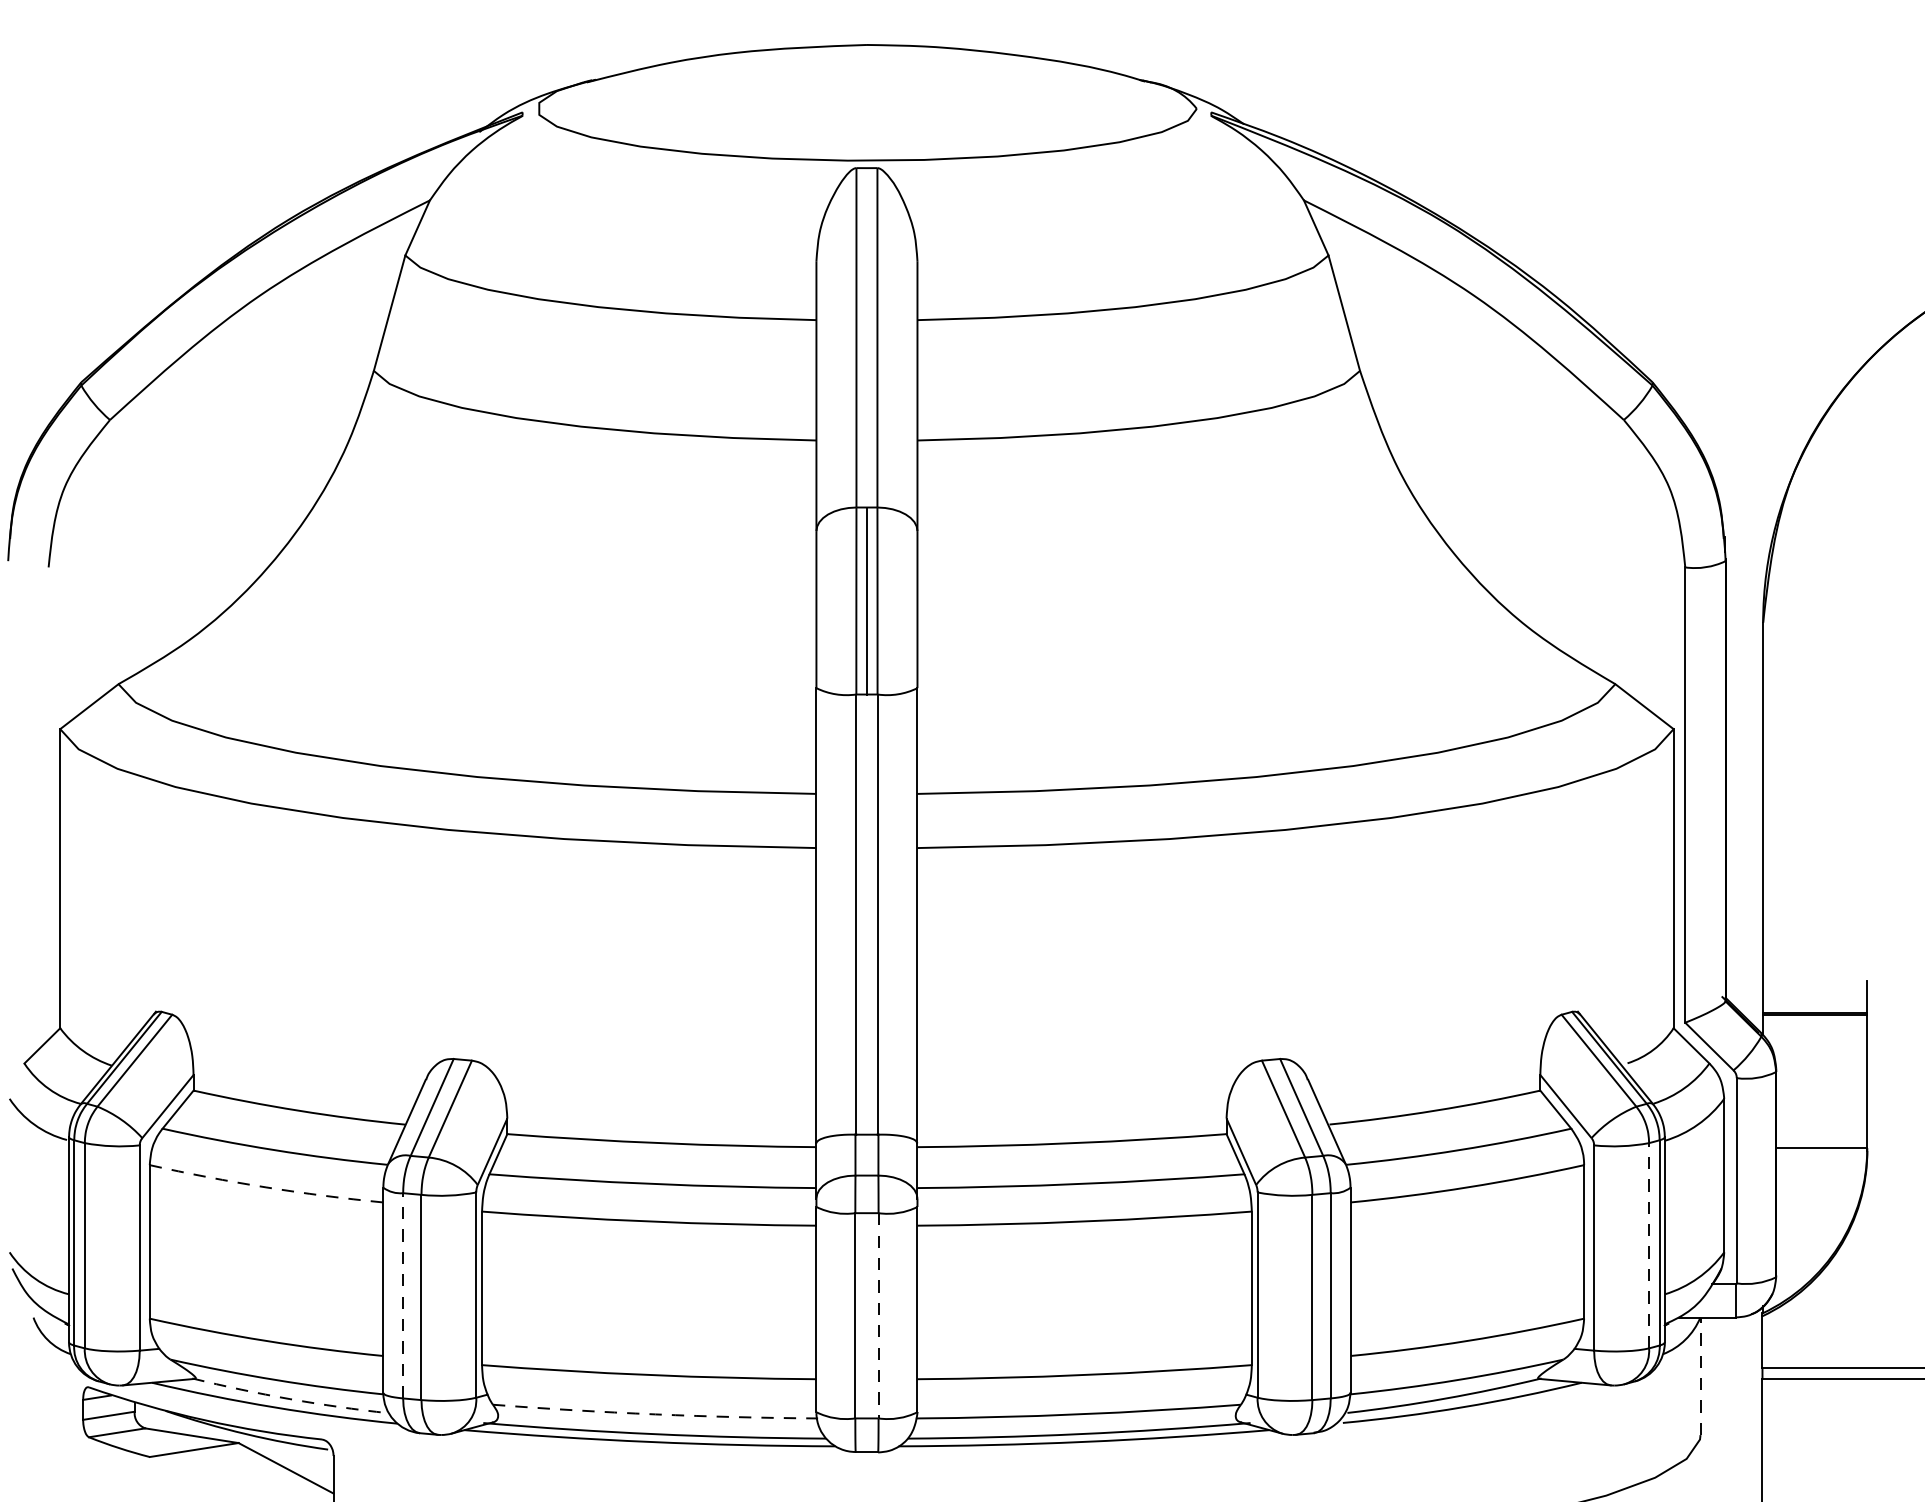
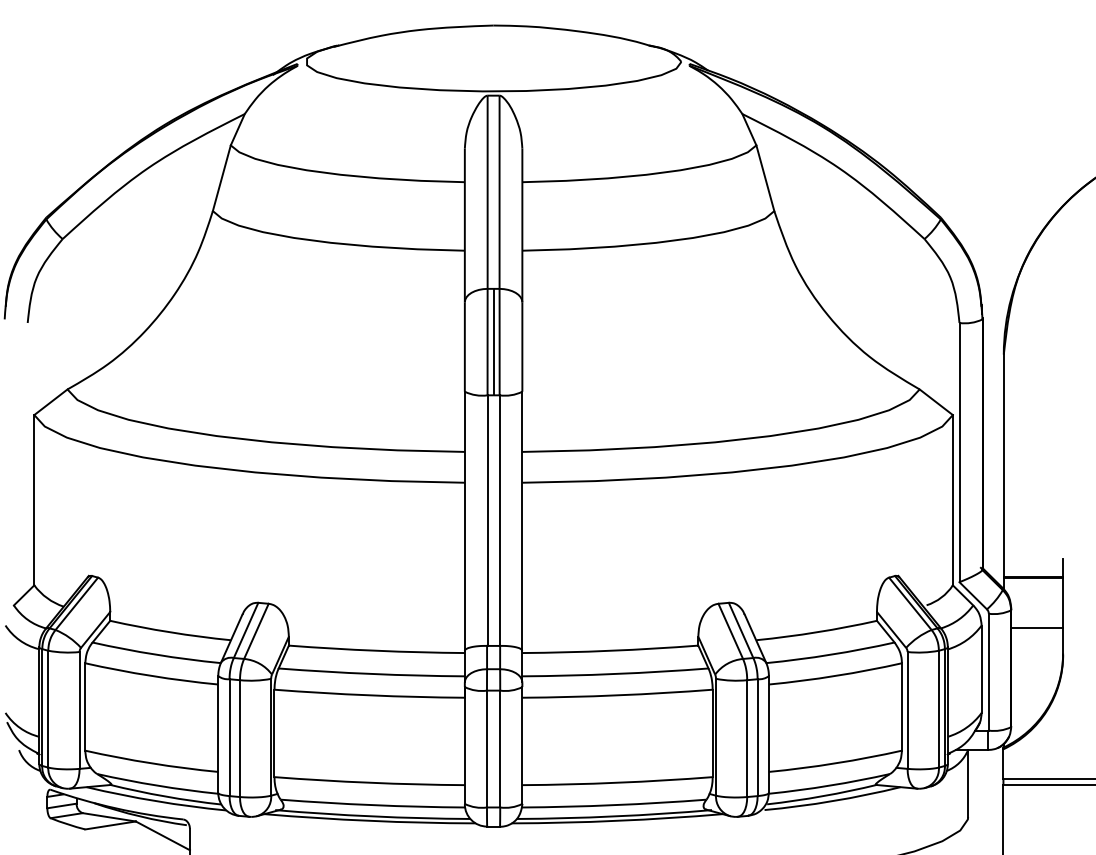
line: (1822, 1147) -> (1037, 627), moved
arc: (266, 1186) -> (151, 675), dashed -> solid
line: (1648, 1244) -> (938, 708), dashed -> solid
line: (403, 1295) -> (229, 737), dashed -> solid
line: (879, 1316) -> (500, 749), dashed -> solid
line: (1701, 1376) -> (968, 783), dashed -> solid
arc: (290, 1399) -> (165, 796), dashed -> solid
arc: (655, 1414) -> (373, 805), dashed -> solid

